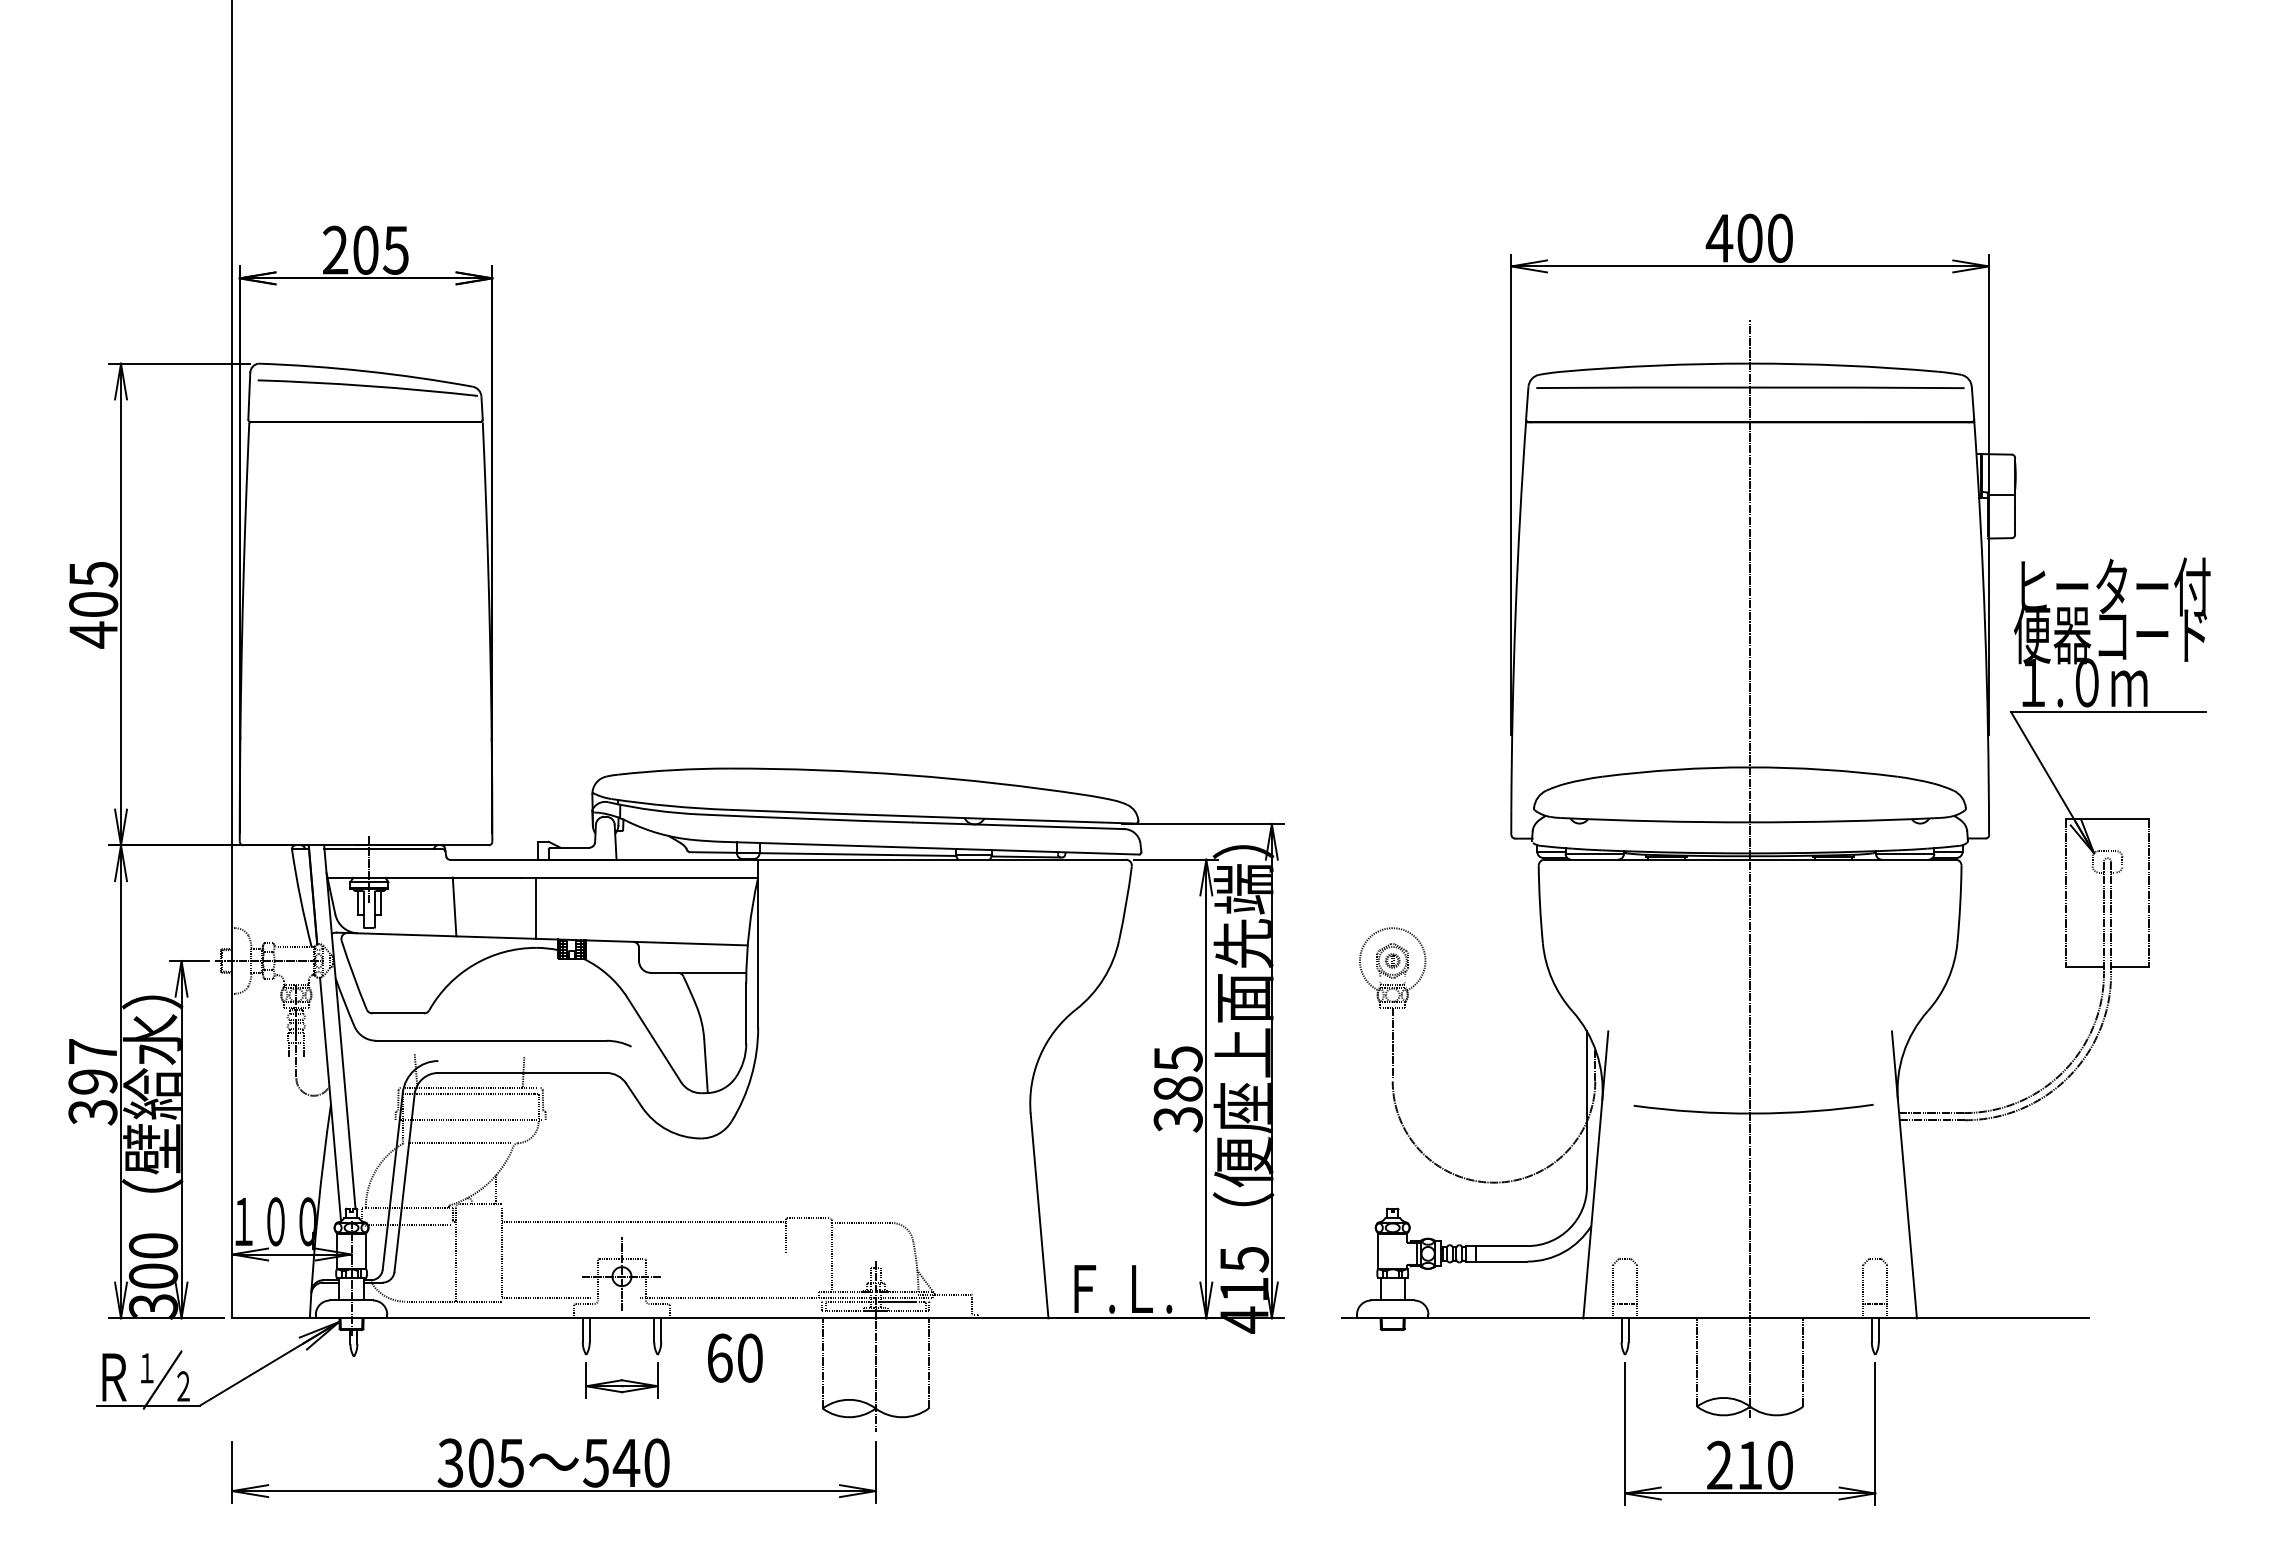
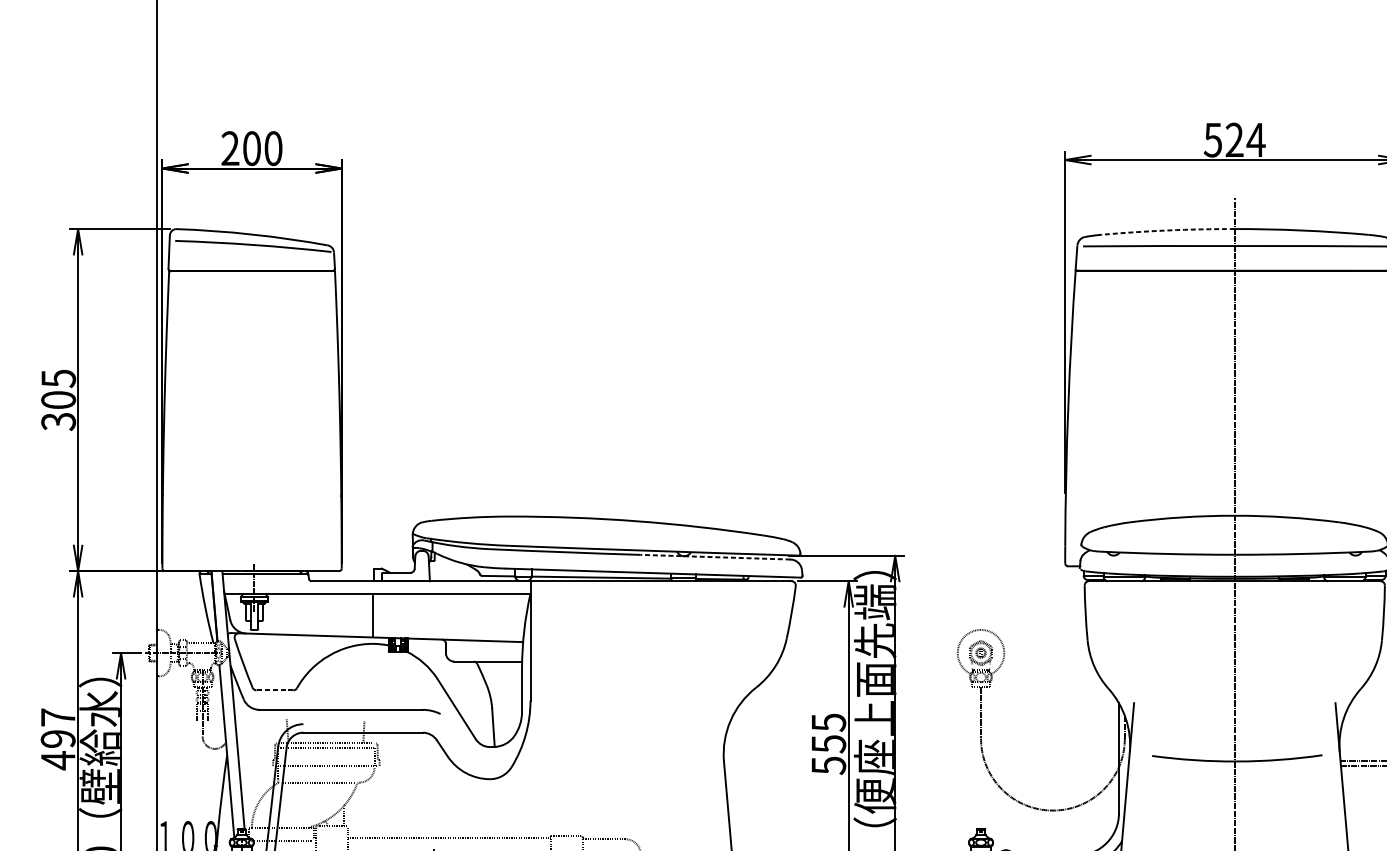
text: (1749, 237) -> (1234, 139), 400 -> 524
text: (395, 249) -> (273, 148), 205 -> 200
arc: (1655, 365) -> (1167, 230), solid -> dashed
text: (93, 634) -> (58, 421), 405 -> 305
line: (1018, 825) -> (715, 556), solid -> dashed
line: (454, 906) -> (314, 614), removed
line: (398, 1013) -> (275, 690), solid -> dashed
text: (1177, 1104) -> (828, 755), 385 -> 555
text: (92, 1112) -> (57, 760), 397 -> 497

